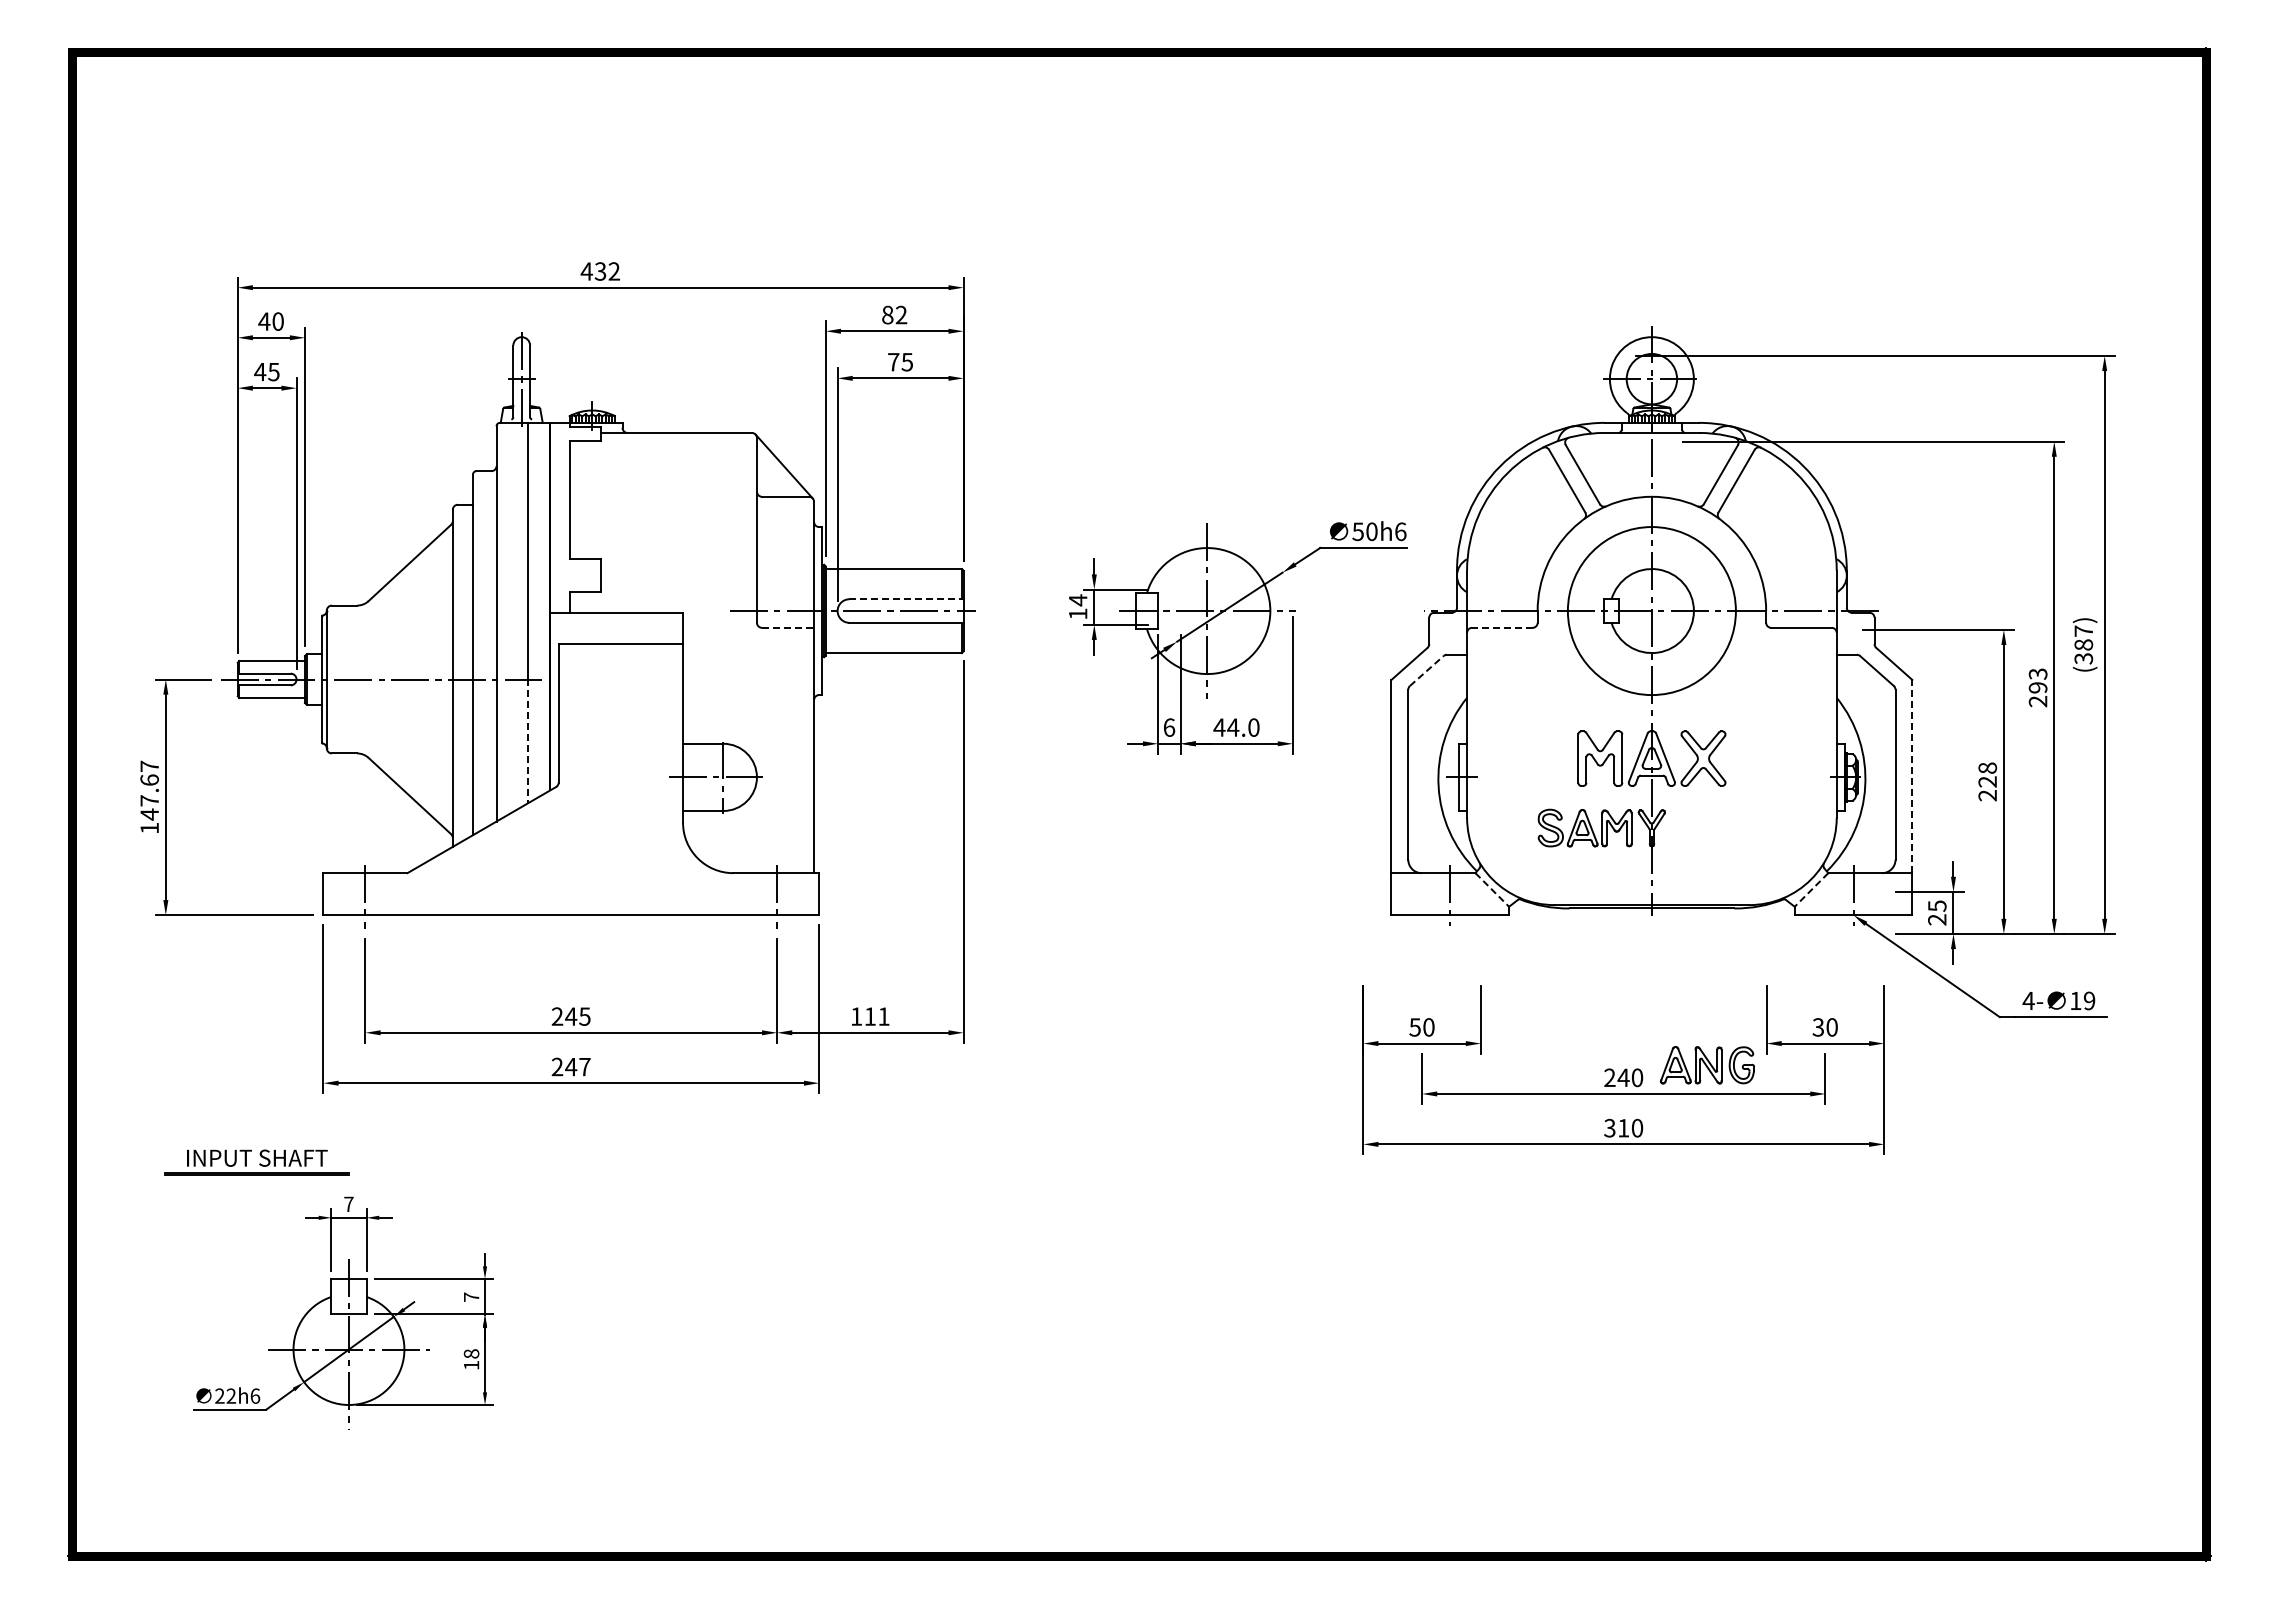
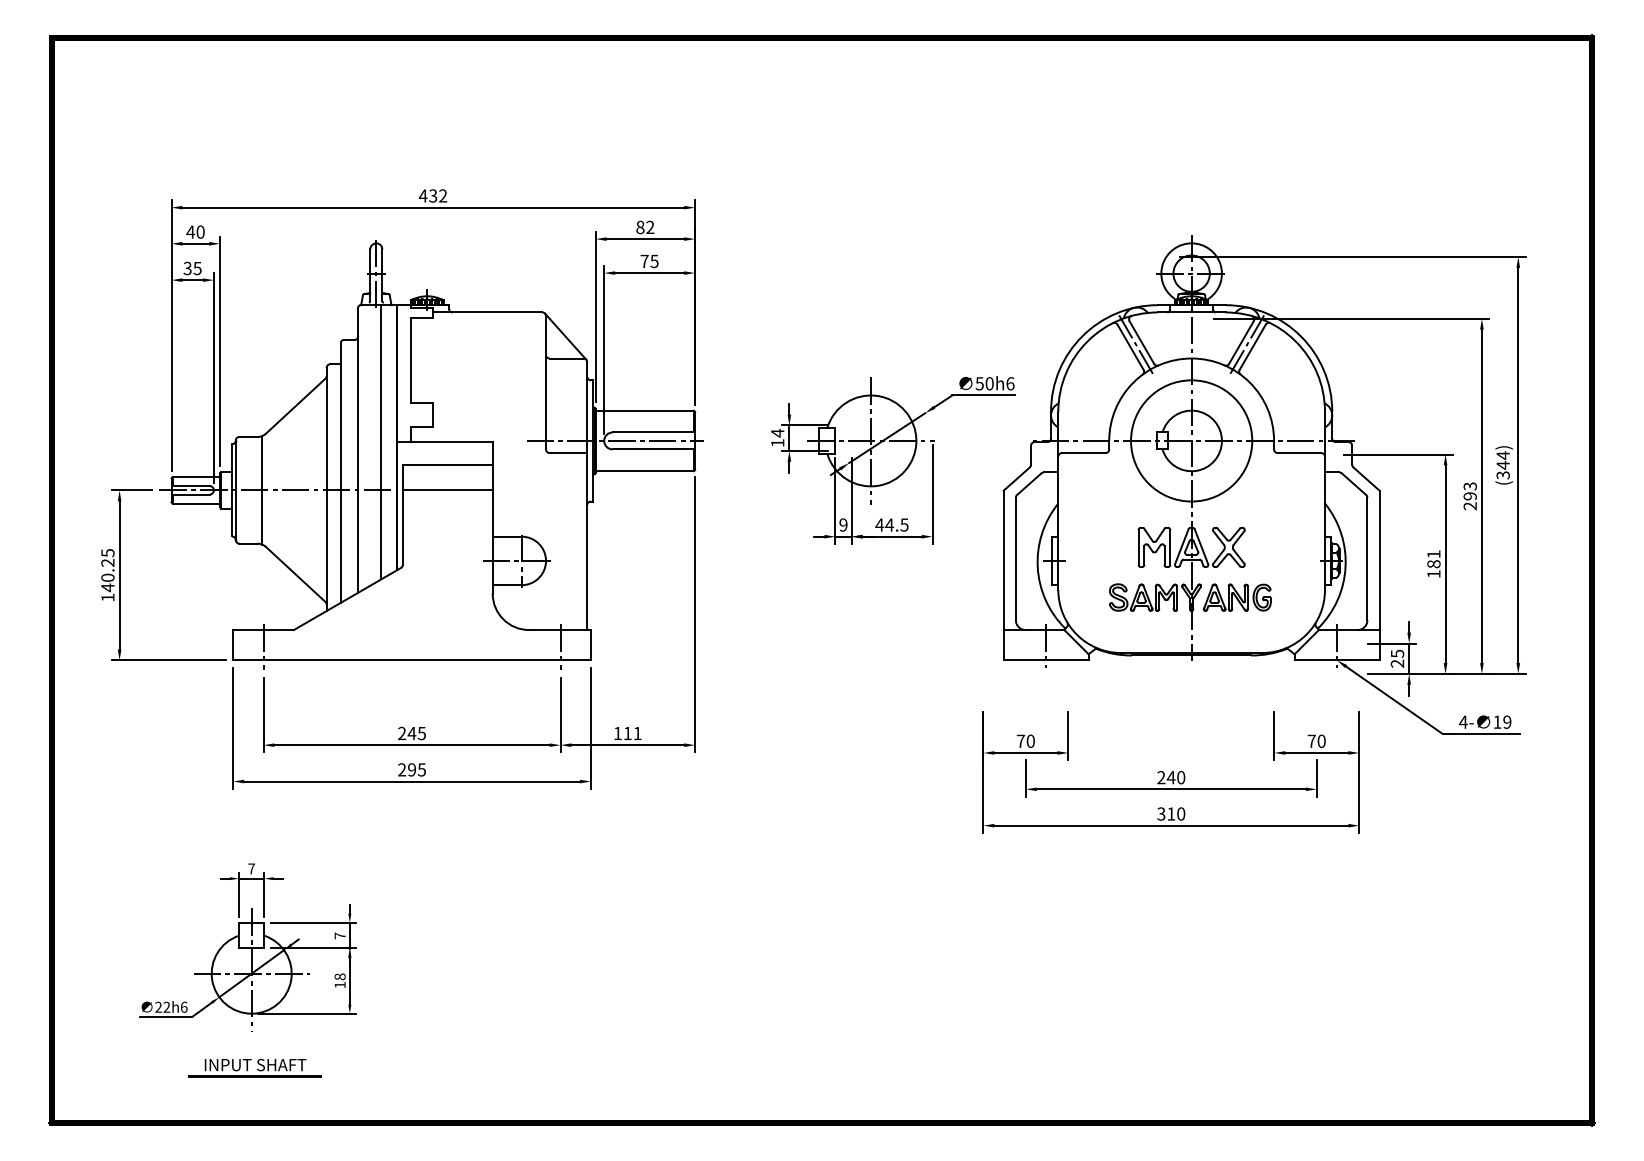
text: (260, 371) -> (187, 268), 45 -> 35
line: (1574, 476) -> (1135, 343), added
line: (1728, 476) -> (1246, 343), added
line: (907, 599) -> (654, 432), dashed -> solid
line: (788, 627) -> (568, 452), dashed -> solid
line: (1501, 627) -> (1083, 452), dashed -> solid
text: (2083, 638) -> (1503, 460), (387) -> (344)
line: (1426, 671) -> (1029, 484), dashed -> solid
line: (363, 679) -> (262, 490), added
line: (620, 679) -> (447, 490), added
text: (1169, 727) -> (843, 524), 6 -> 9
text: (1253, 727) -> (904, 524), 44.0 -> 44.5
line: (528, 741) -> (381, 535), dashed -> solid
line: (1912, 776) -> (1379, 560), dashed -> solid
text: (1987, 781) -> (1433, 563), 228 -> 181
text: (149, 783) -> (107, 565), 147.67 -> 140.25
line: (1492, 889) -> (1076, 641), dashed -> solid
line: (1811, 889) -> (1306, 641), dashed -> solid
text: (1414, 1027) -> (1020, 741), 50 -> 70
text: (1818, 1027) -> (1311, 741), 30 -> 70
part: (1707, 1065) -> (1237, 597), moved
text: (577, 1066) -> (416, 769), 247 -> 295
part: (256, 1162) -> (254, 1068), moved

